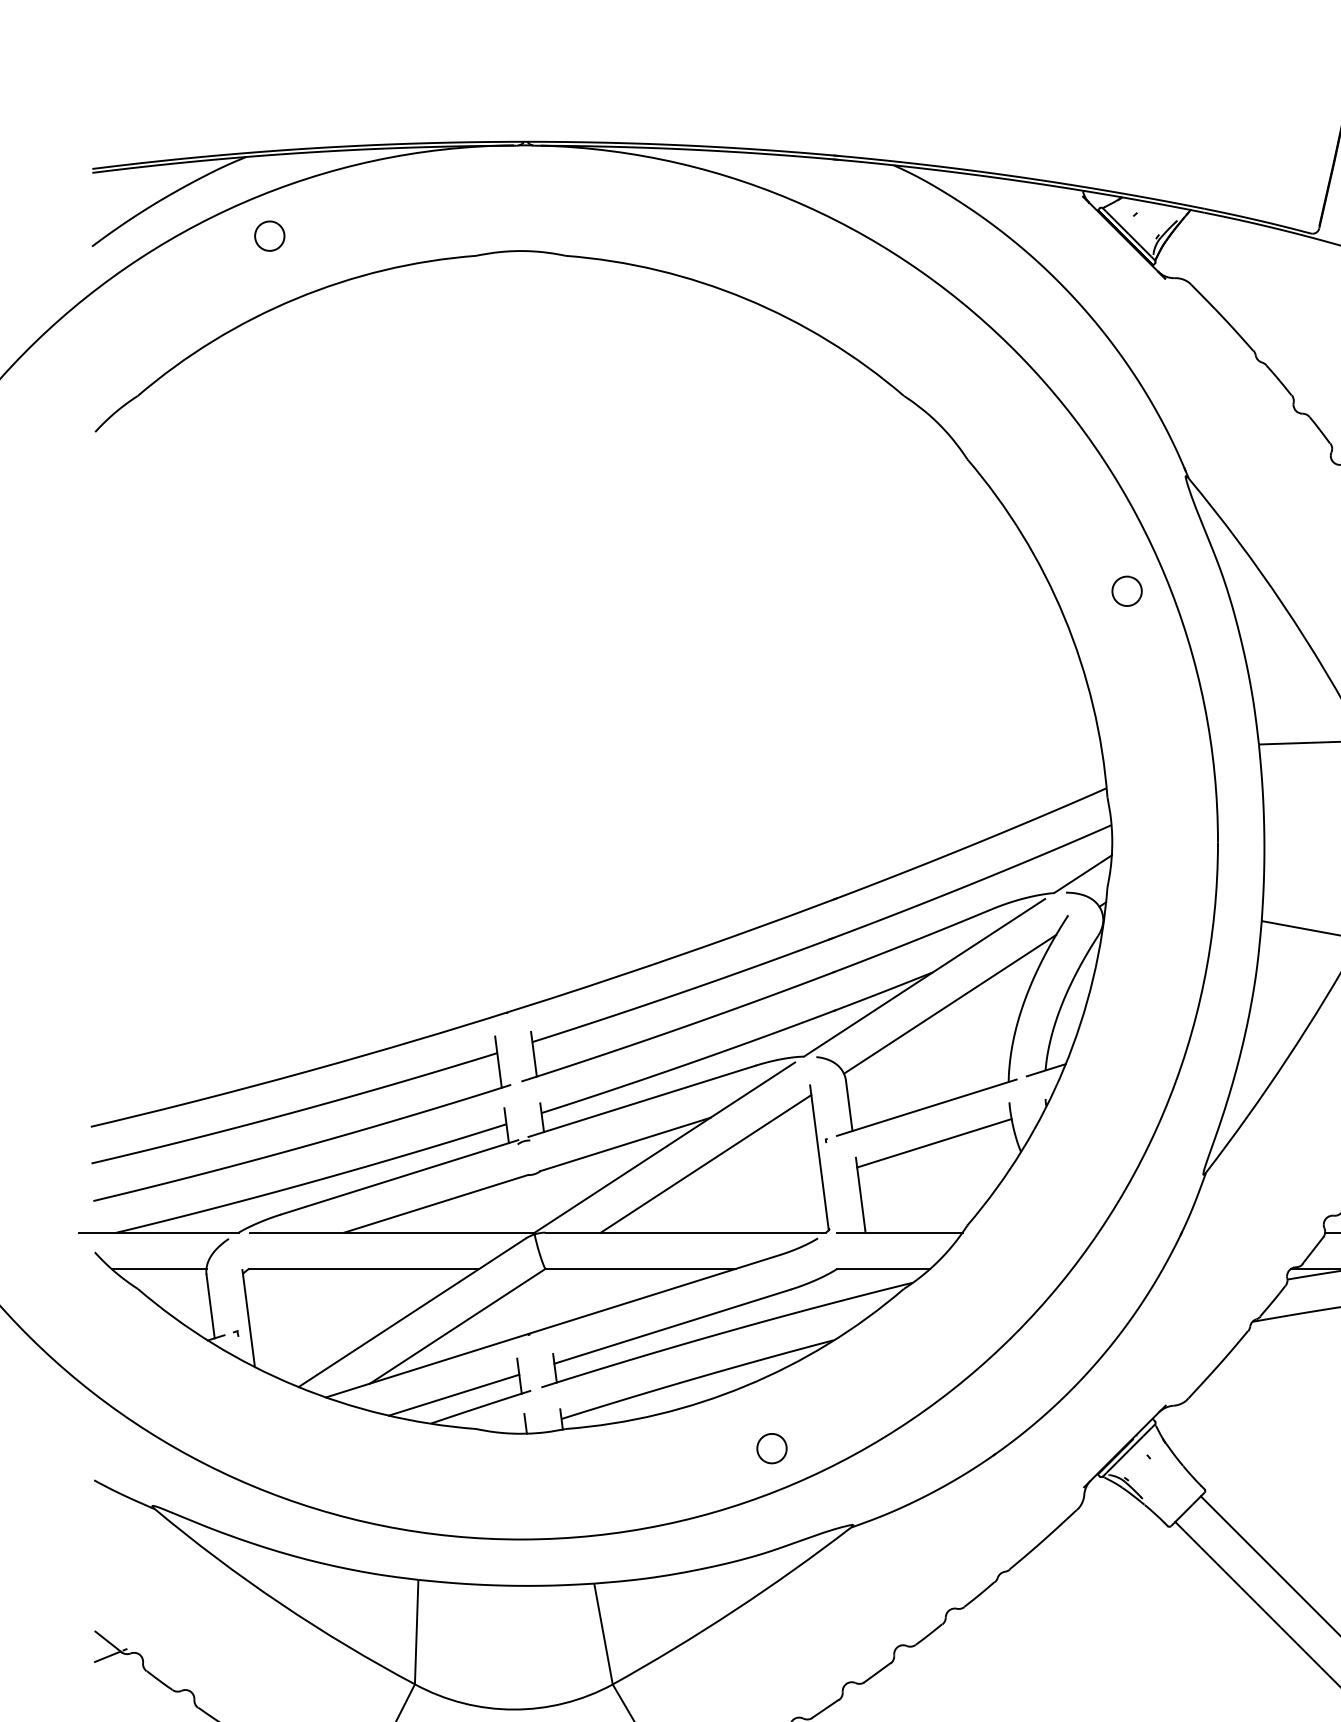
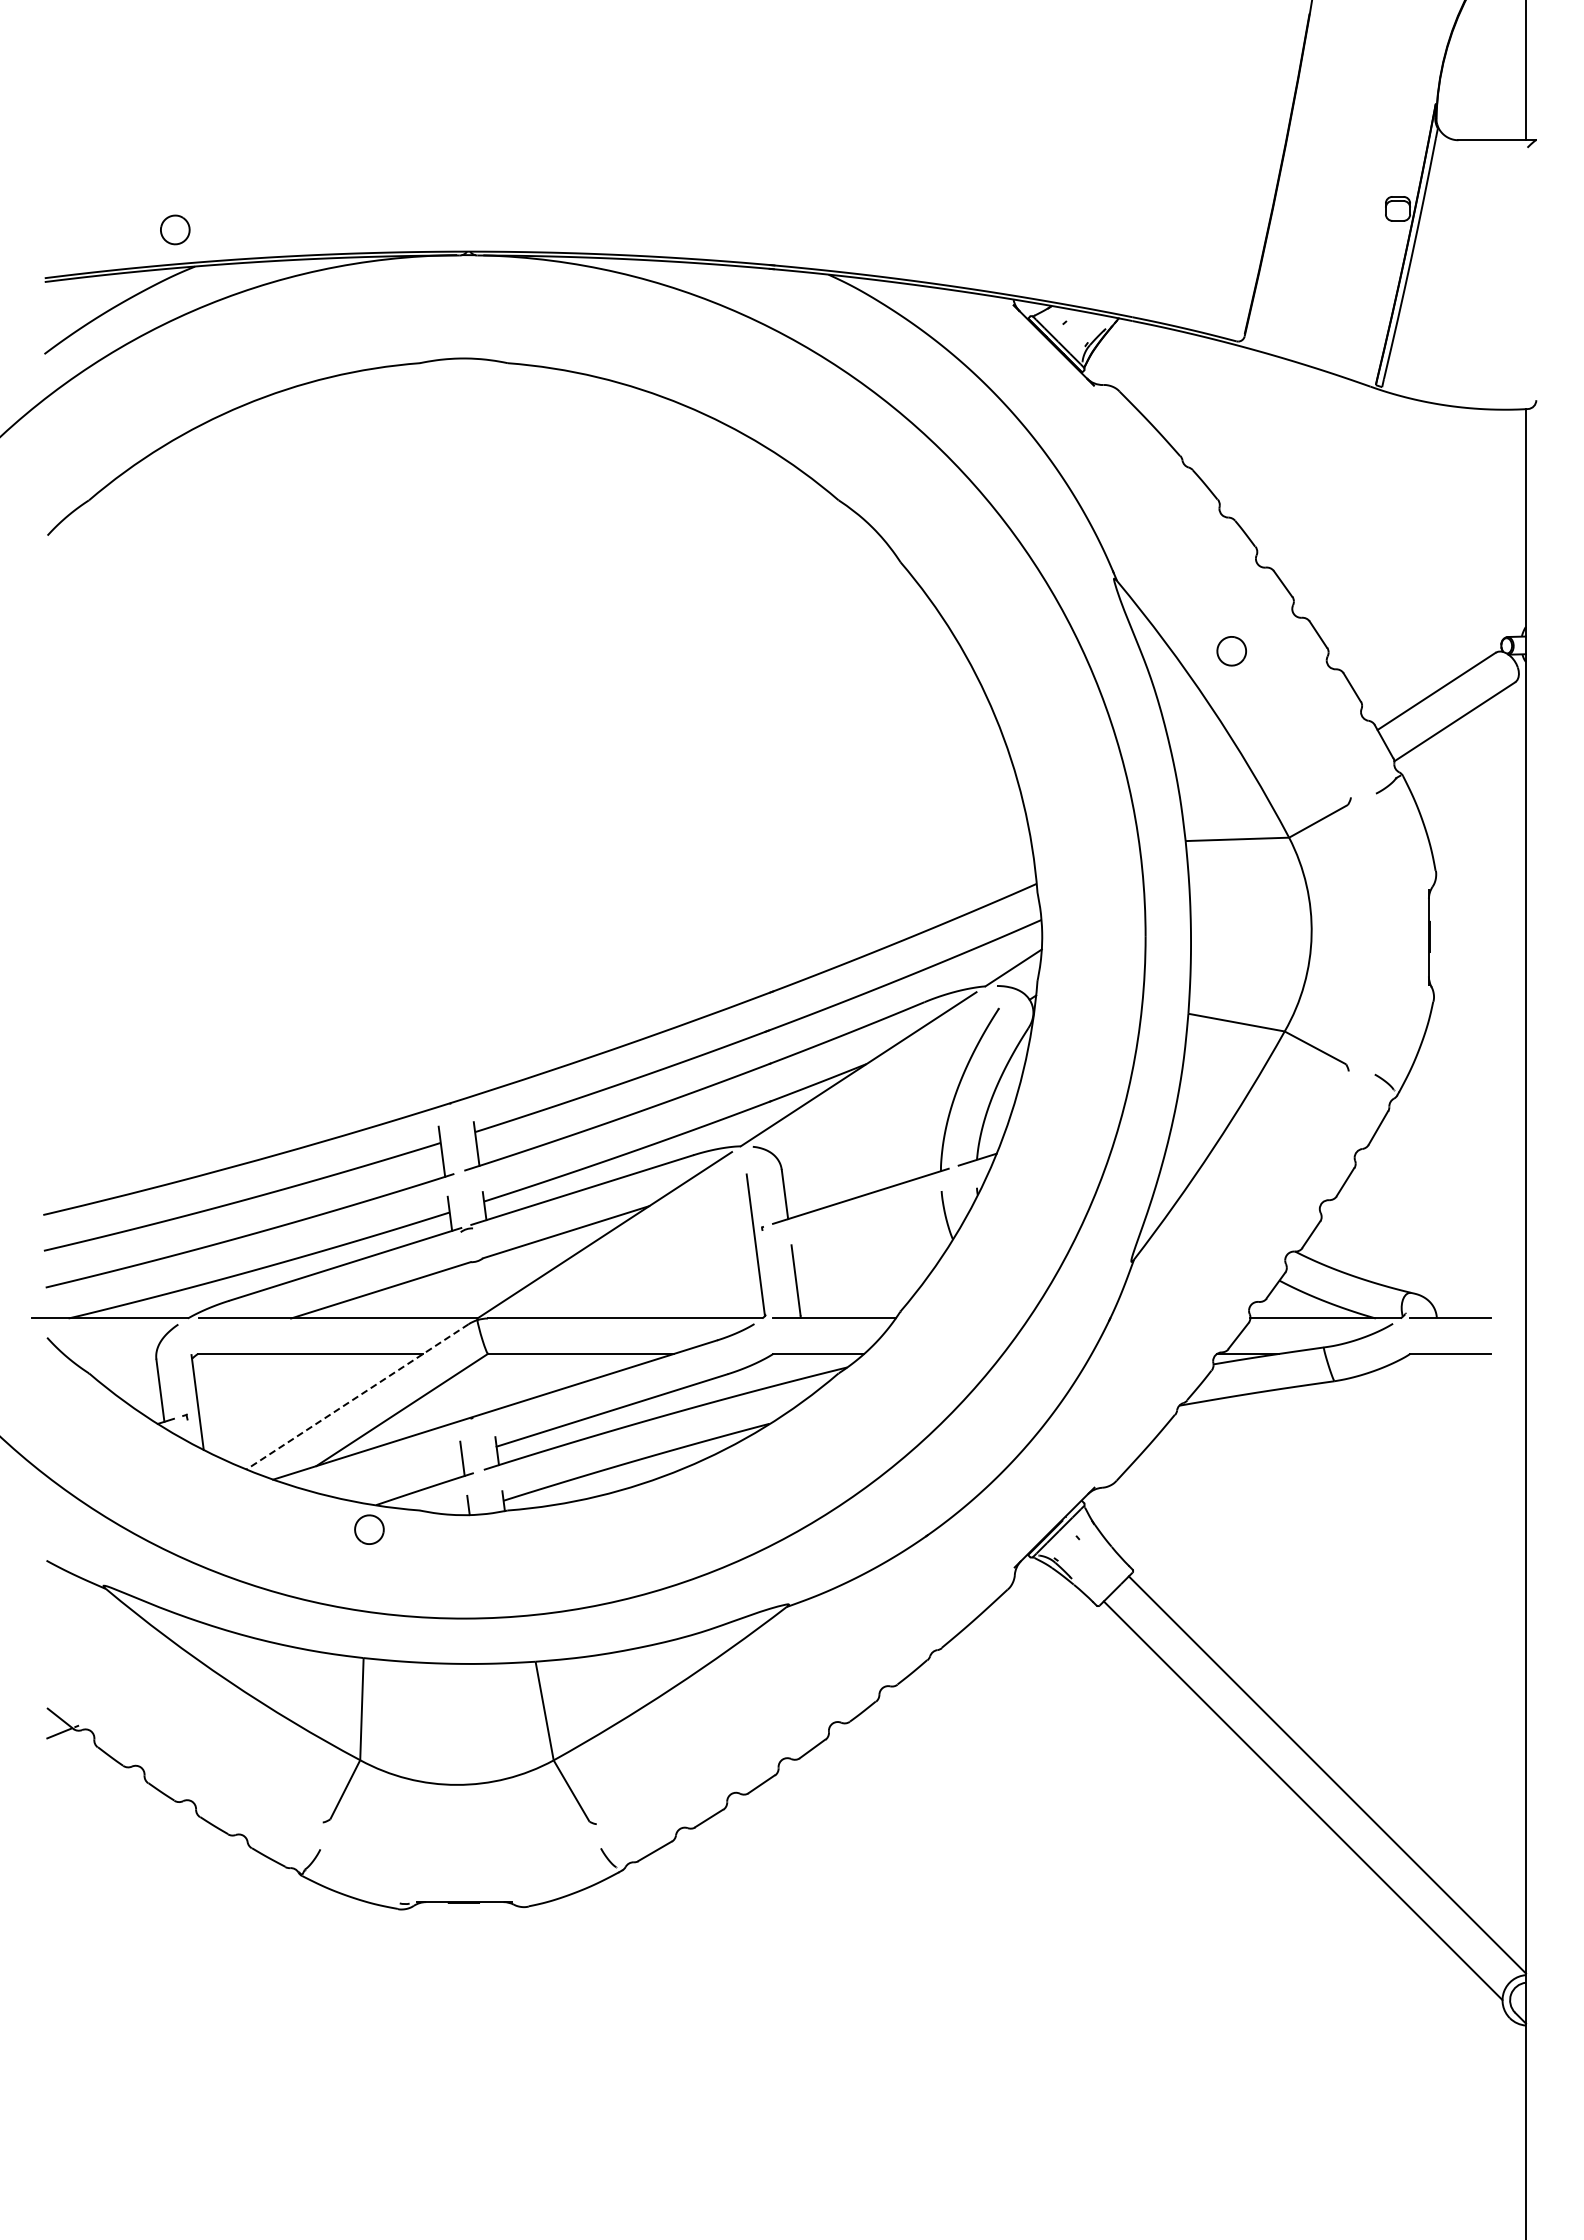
part: (270, 235) -> (175, 229), moved
part: (1126, 591) -> (1231, 651), moved
line: (949, 1004) -> (883, 1095), removed
line: (933, 1142) -> (867, 1230), removed
line: (705, 1163) -> (644, 1250), removed
line: (158, 1268) -> (109, 1353), removed
line: (412, 1312) -> (357, 1396), solid -> dashed
line: (454, 1395) -> (398, 1477), removed
part: (772, 1448) -> (369, 1529), moved

